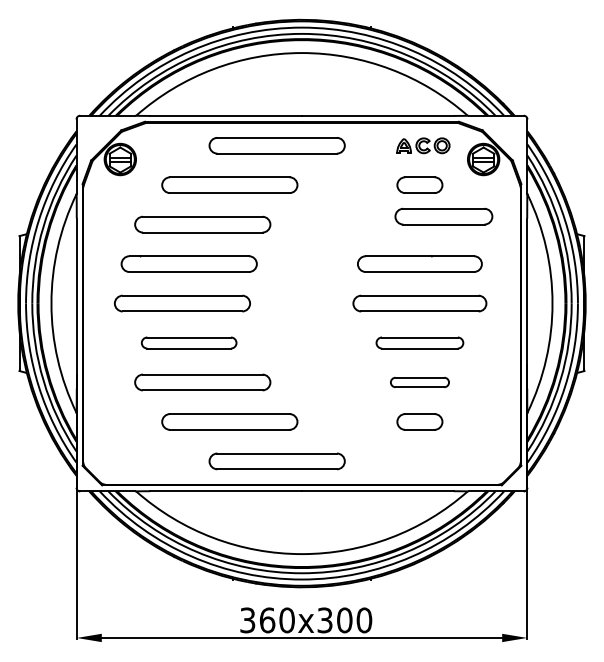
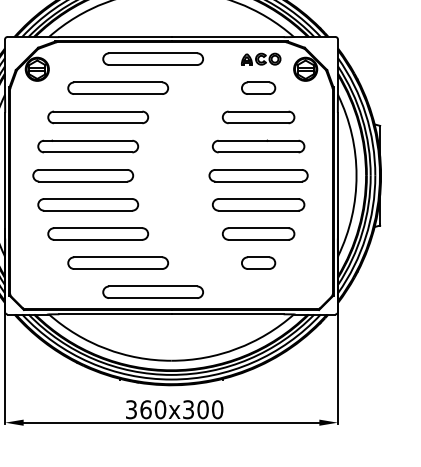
part: (443, 216) -> (258, 117), moved
part: (188, 342) -> (87, 204), size x1.43
part: (419, 342) -> (258, 204), size x1.43
part: (419, 382) -> (258, 234), size x1.67

